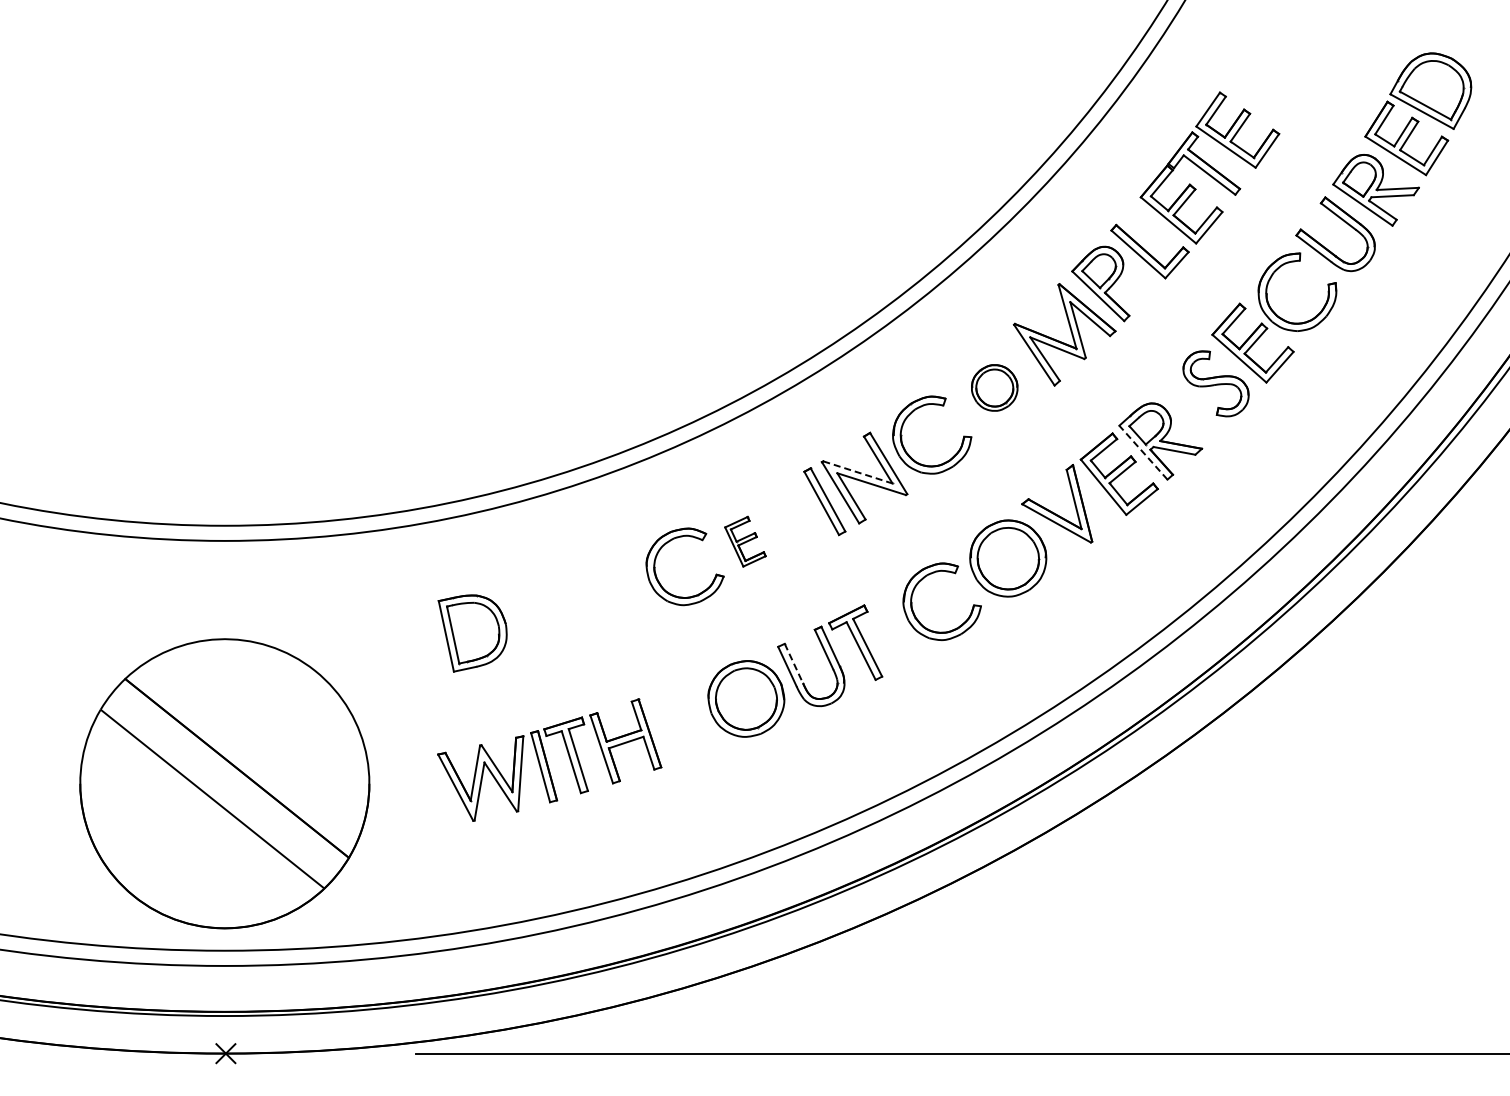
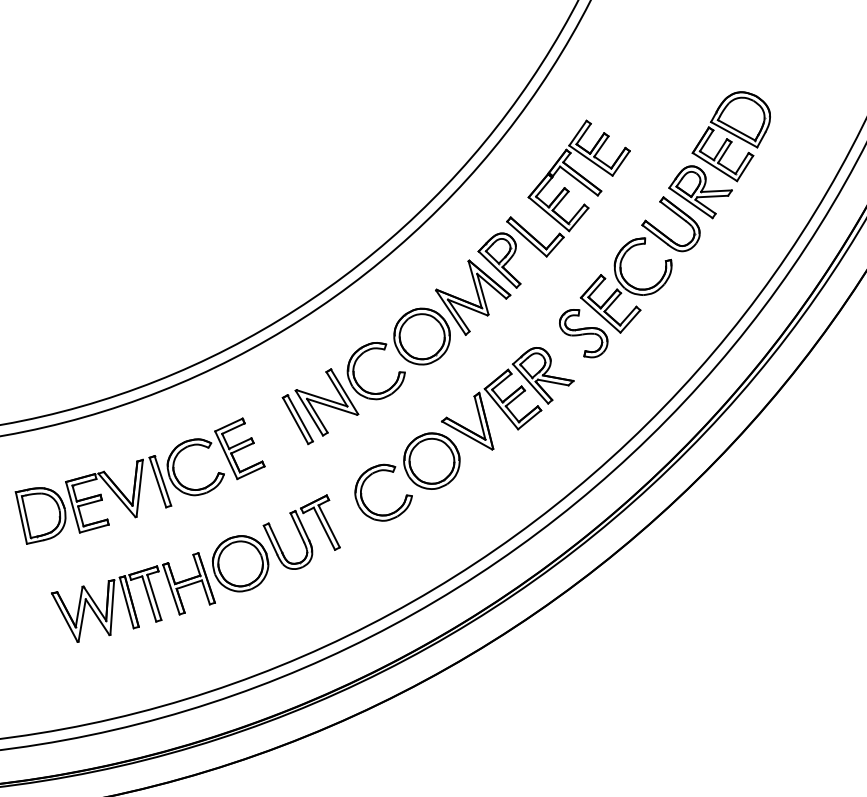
part: (994, 387) -> (421, 336), size x1.67
line: (1143, 452) -> (530, 383), dashed -> solid
line: (858, 472) -> (322, 398), dashed -> solid
part: (745, 541) -> (239, 448), size x1.67
part: (579, 603) -> (118, 494), added
line: (793, 663) -> (275, 537), dashed -> solid
part: (549, 759) -> (133, 597), moved

